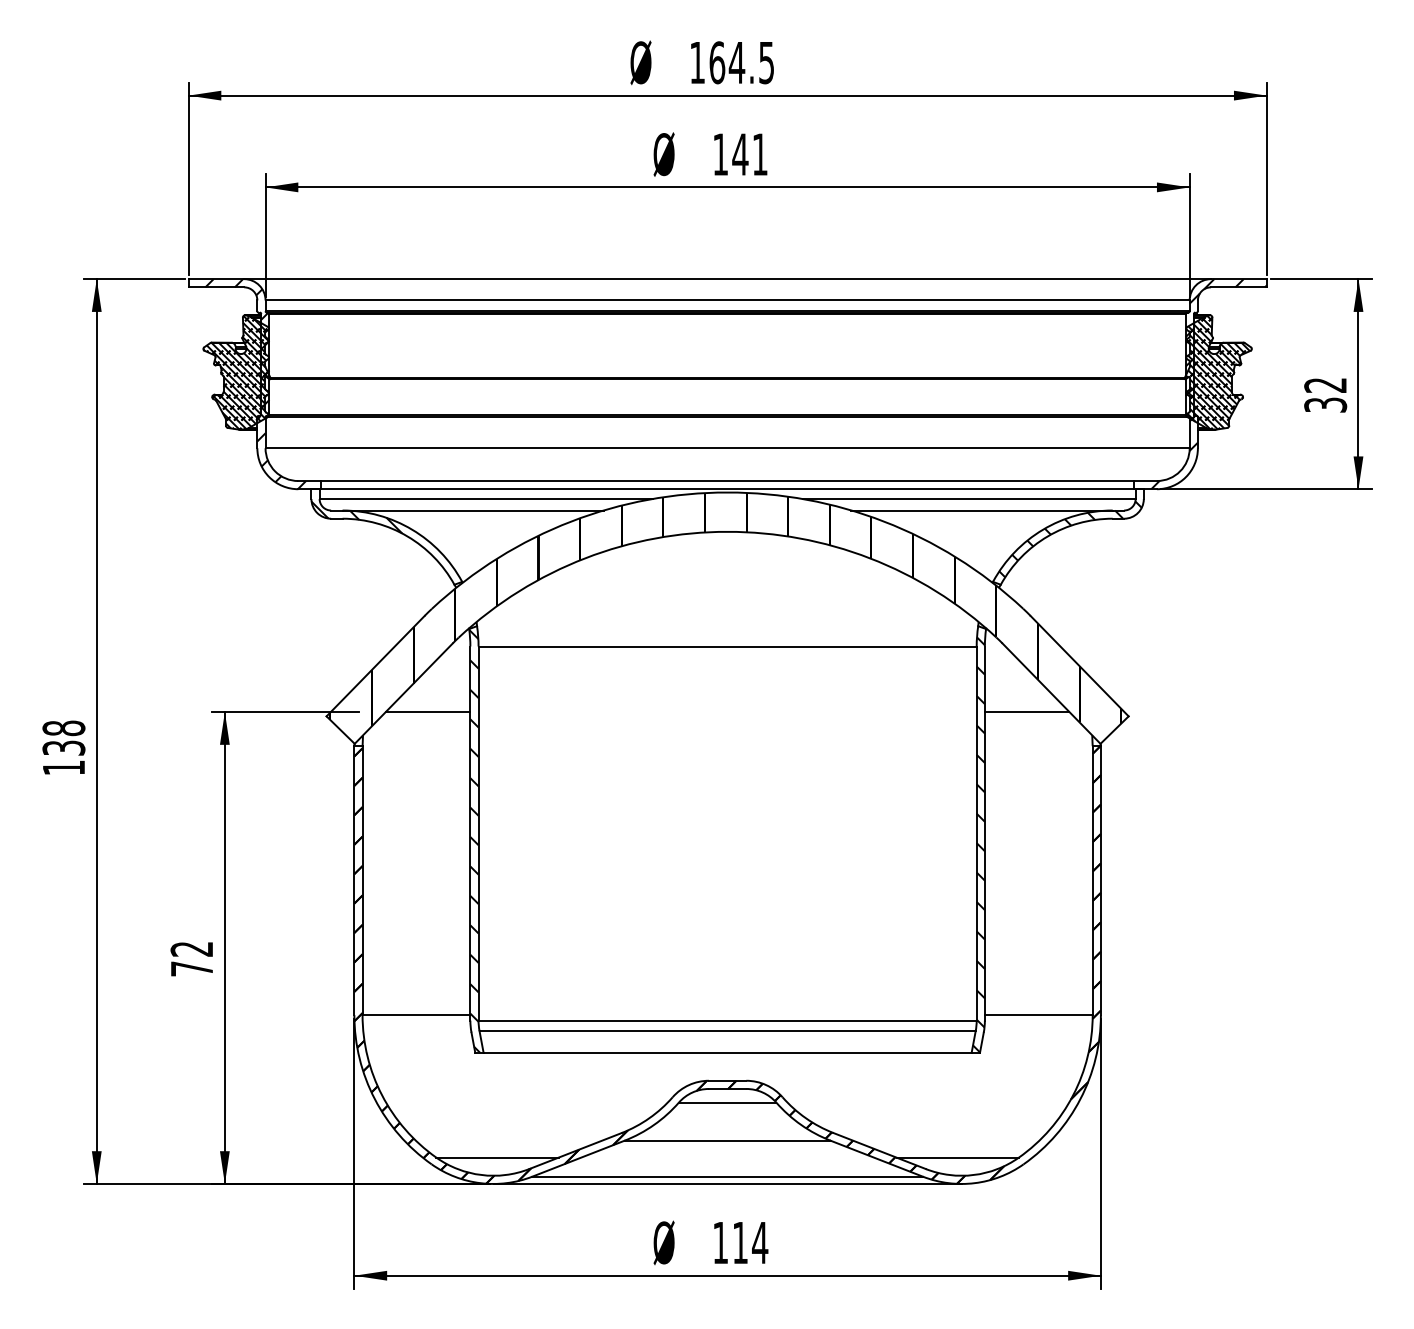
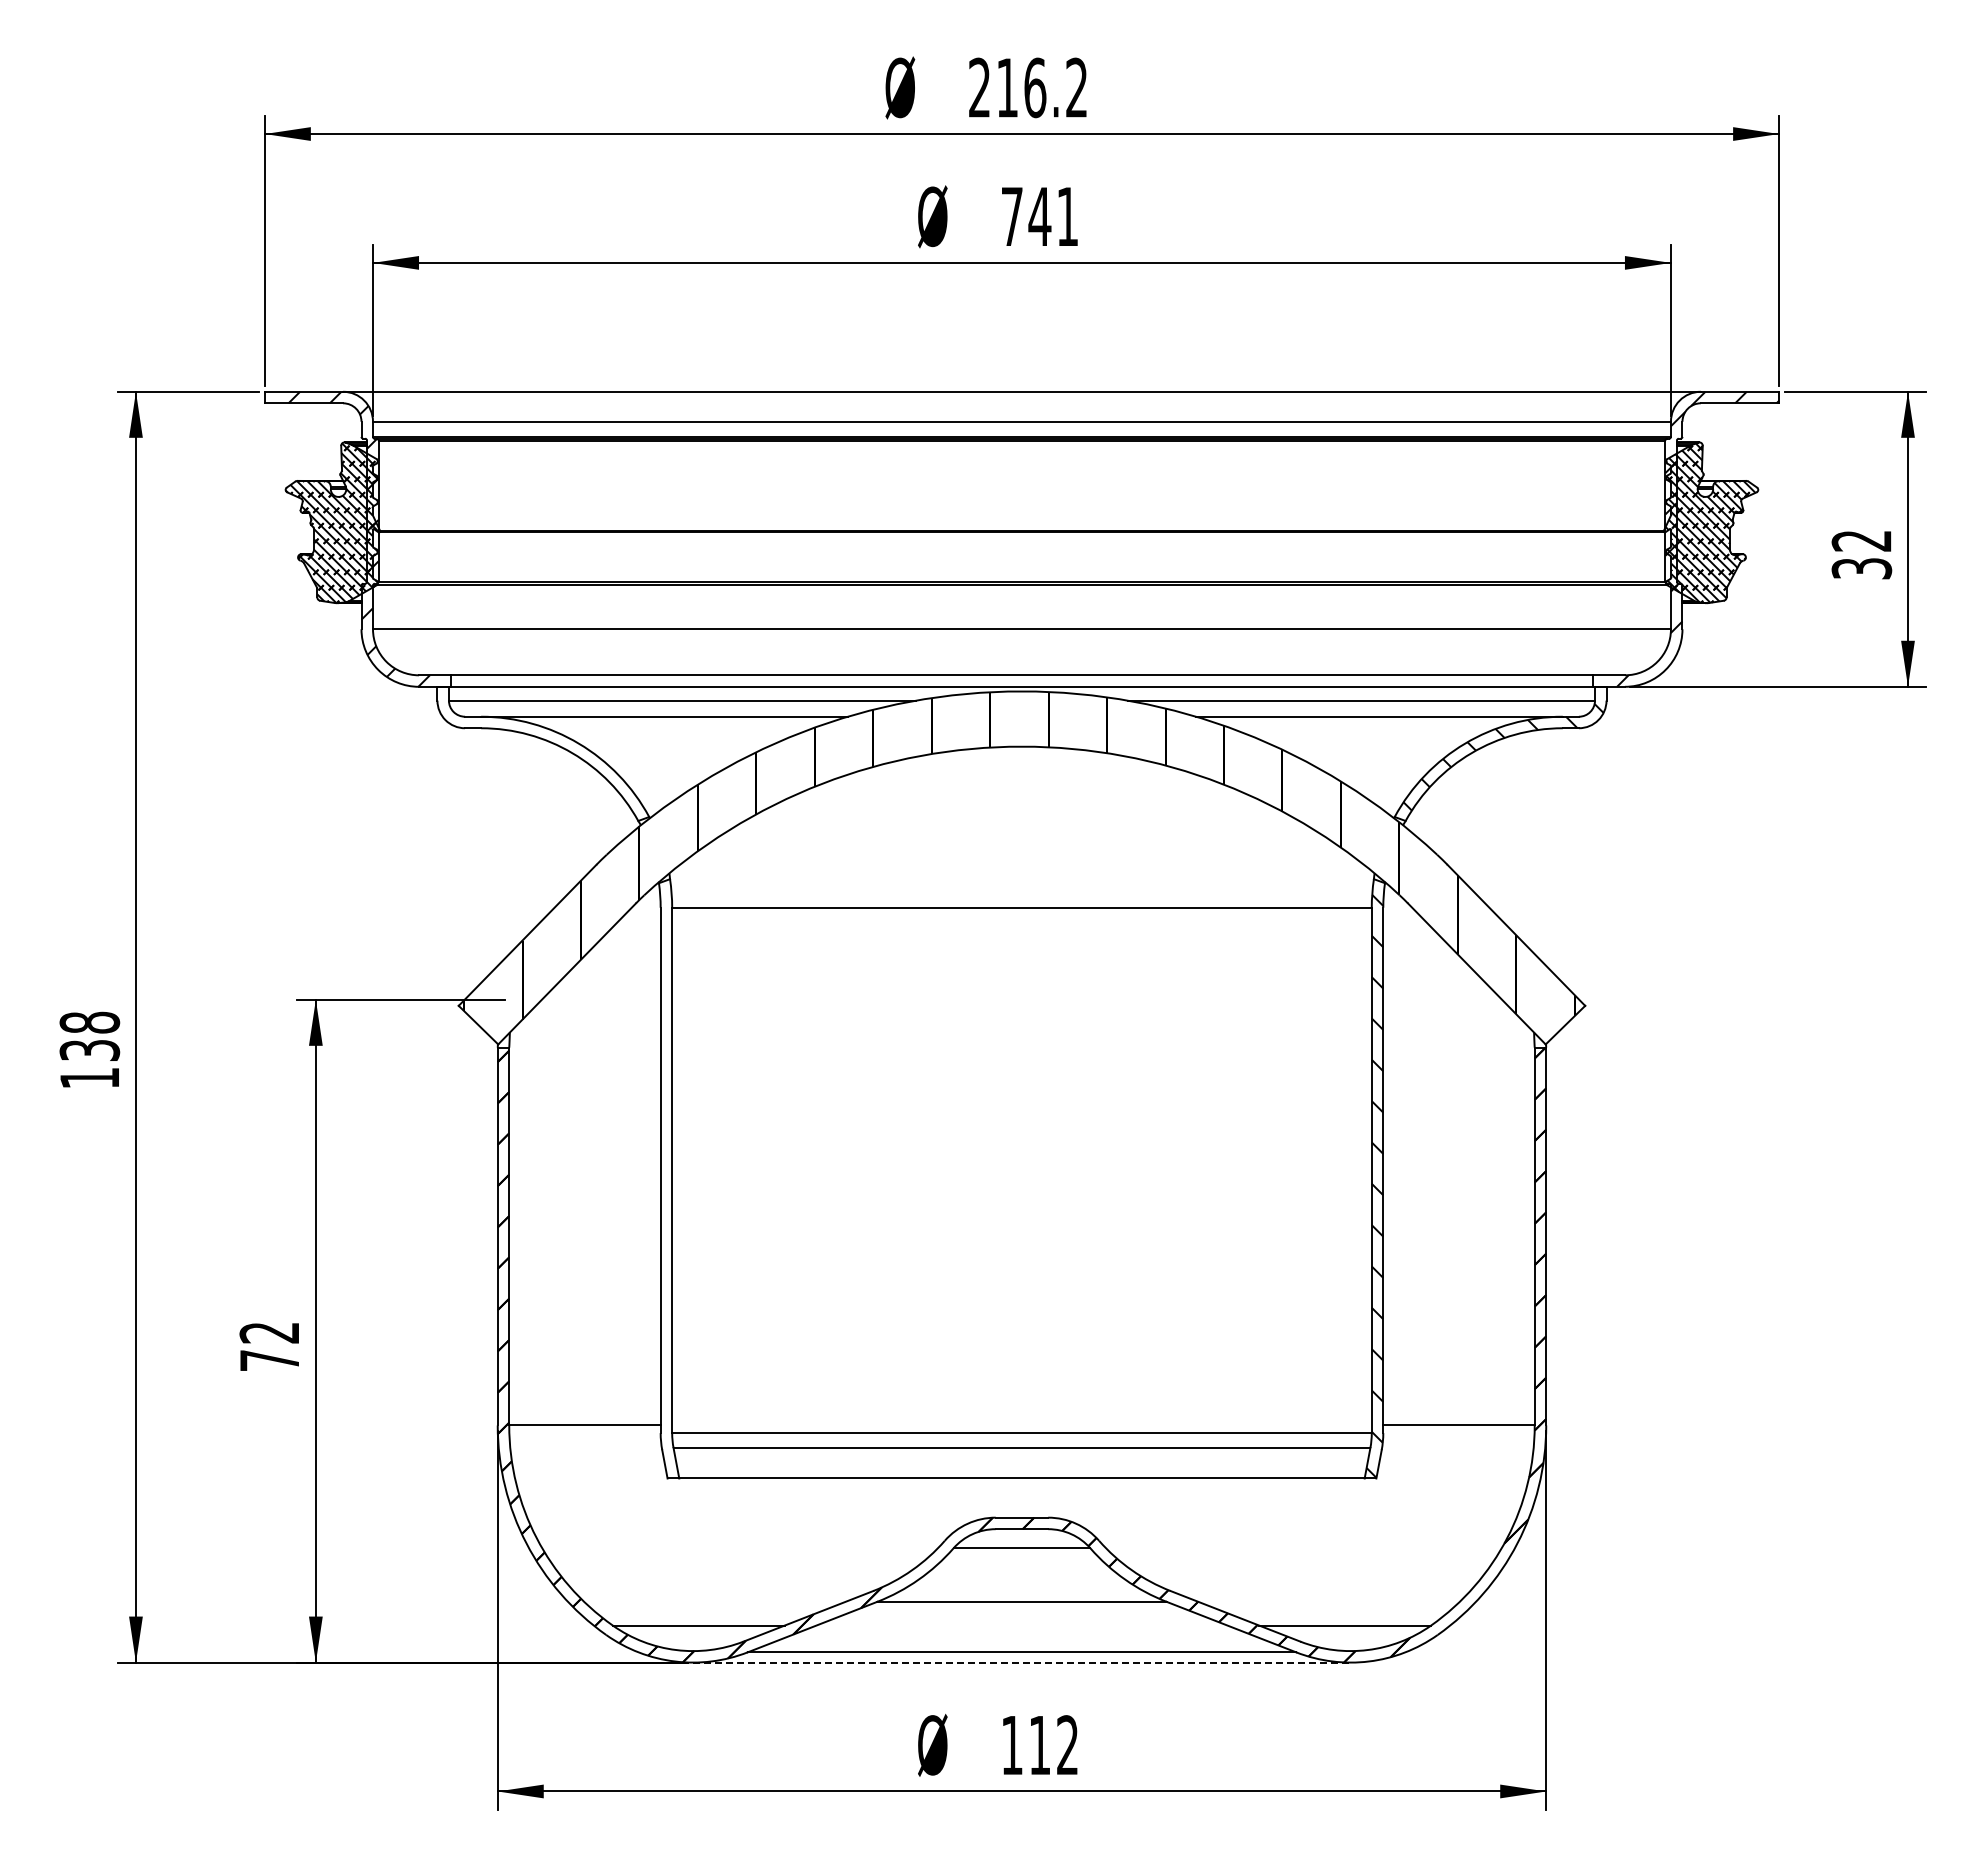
text: (731, 62) -> (1027, 87), 164.5 -> 216.2
text: (720, 154) -> (1012, 216), 141 -> 741
hatch: (357, 517) -> (501, 726), removed
line: (427, 711) -> (600, 999), removed
line: (1027, 711) -> (1442, 999), removed
hatch: (474, 841) -> (666, 1181), removed
line: (727, 1183) -> (1021, 1662), solid -> dashed
text: (760, 1242) -> (1067, 1744), 114 -> 112

